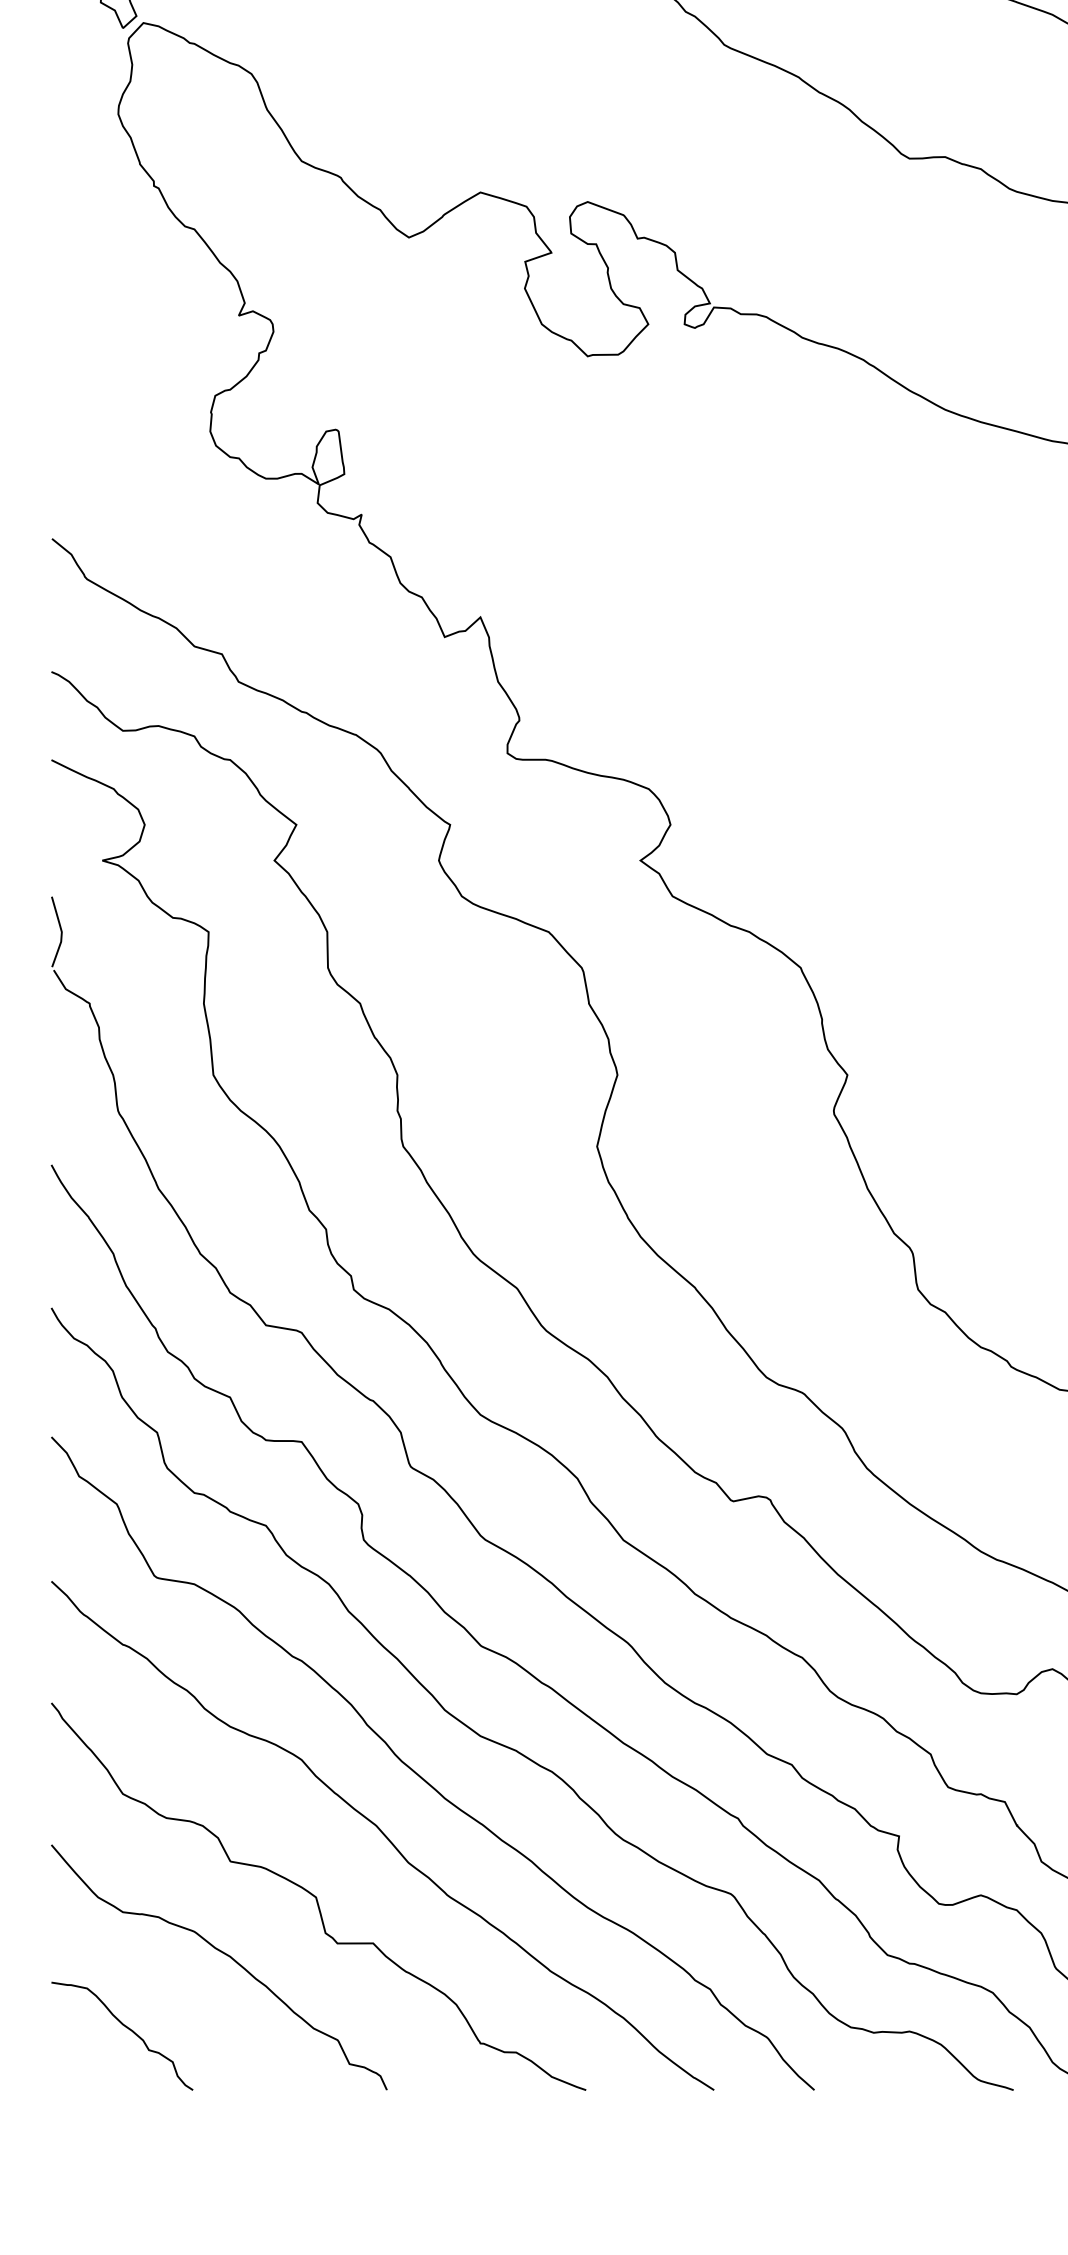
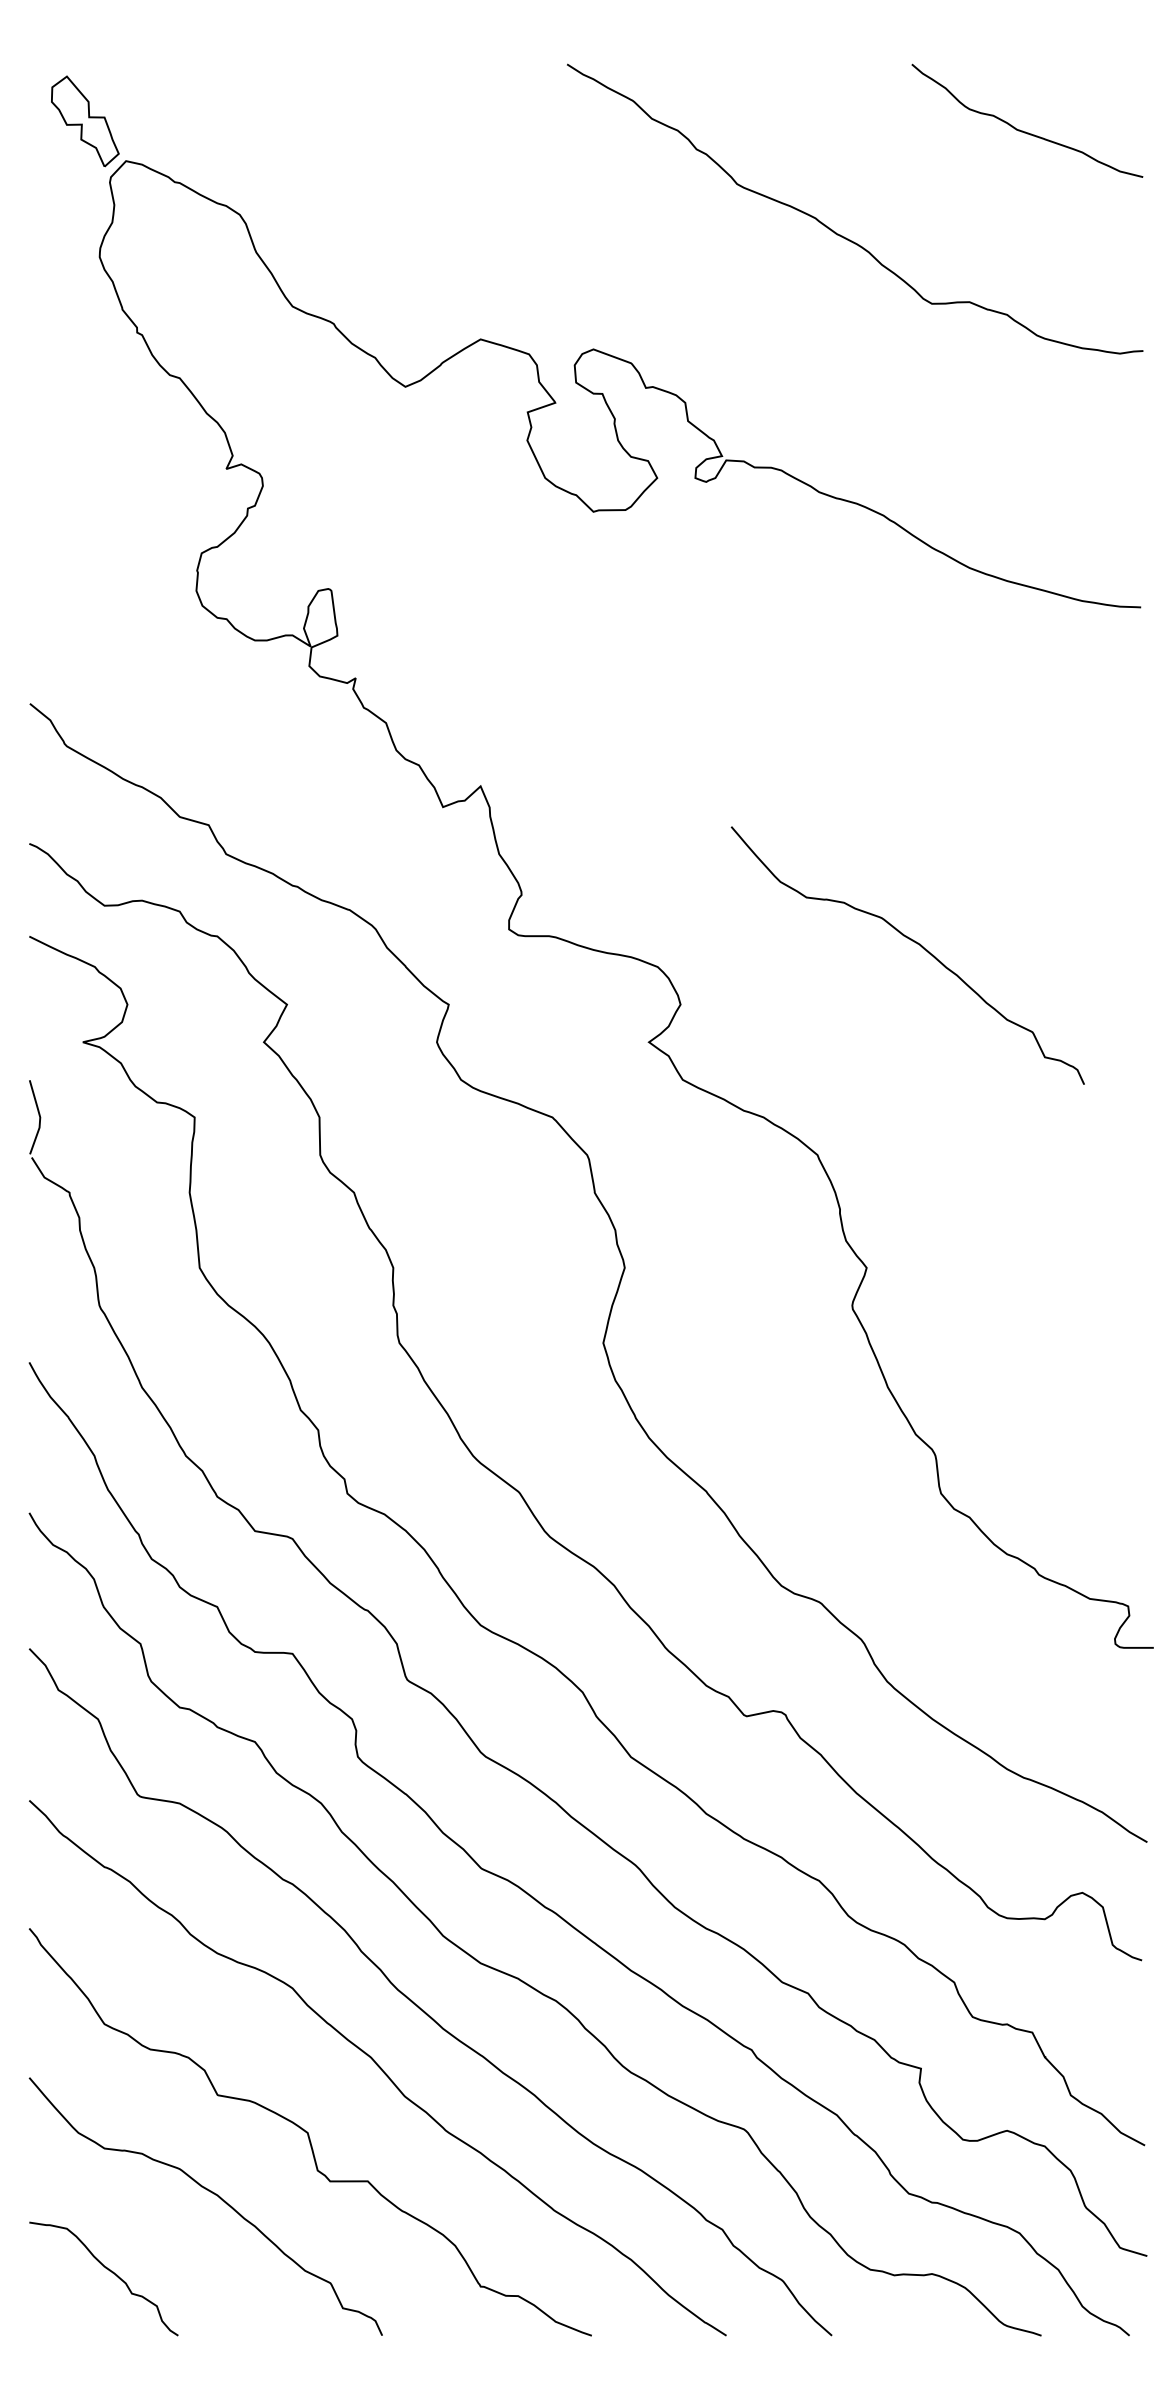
curve: (893, 766) -> (915, 943), added

